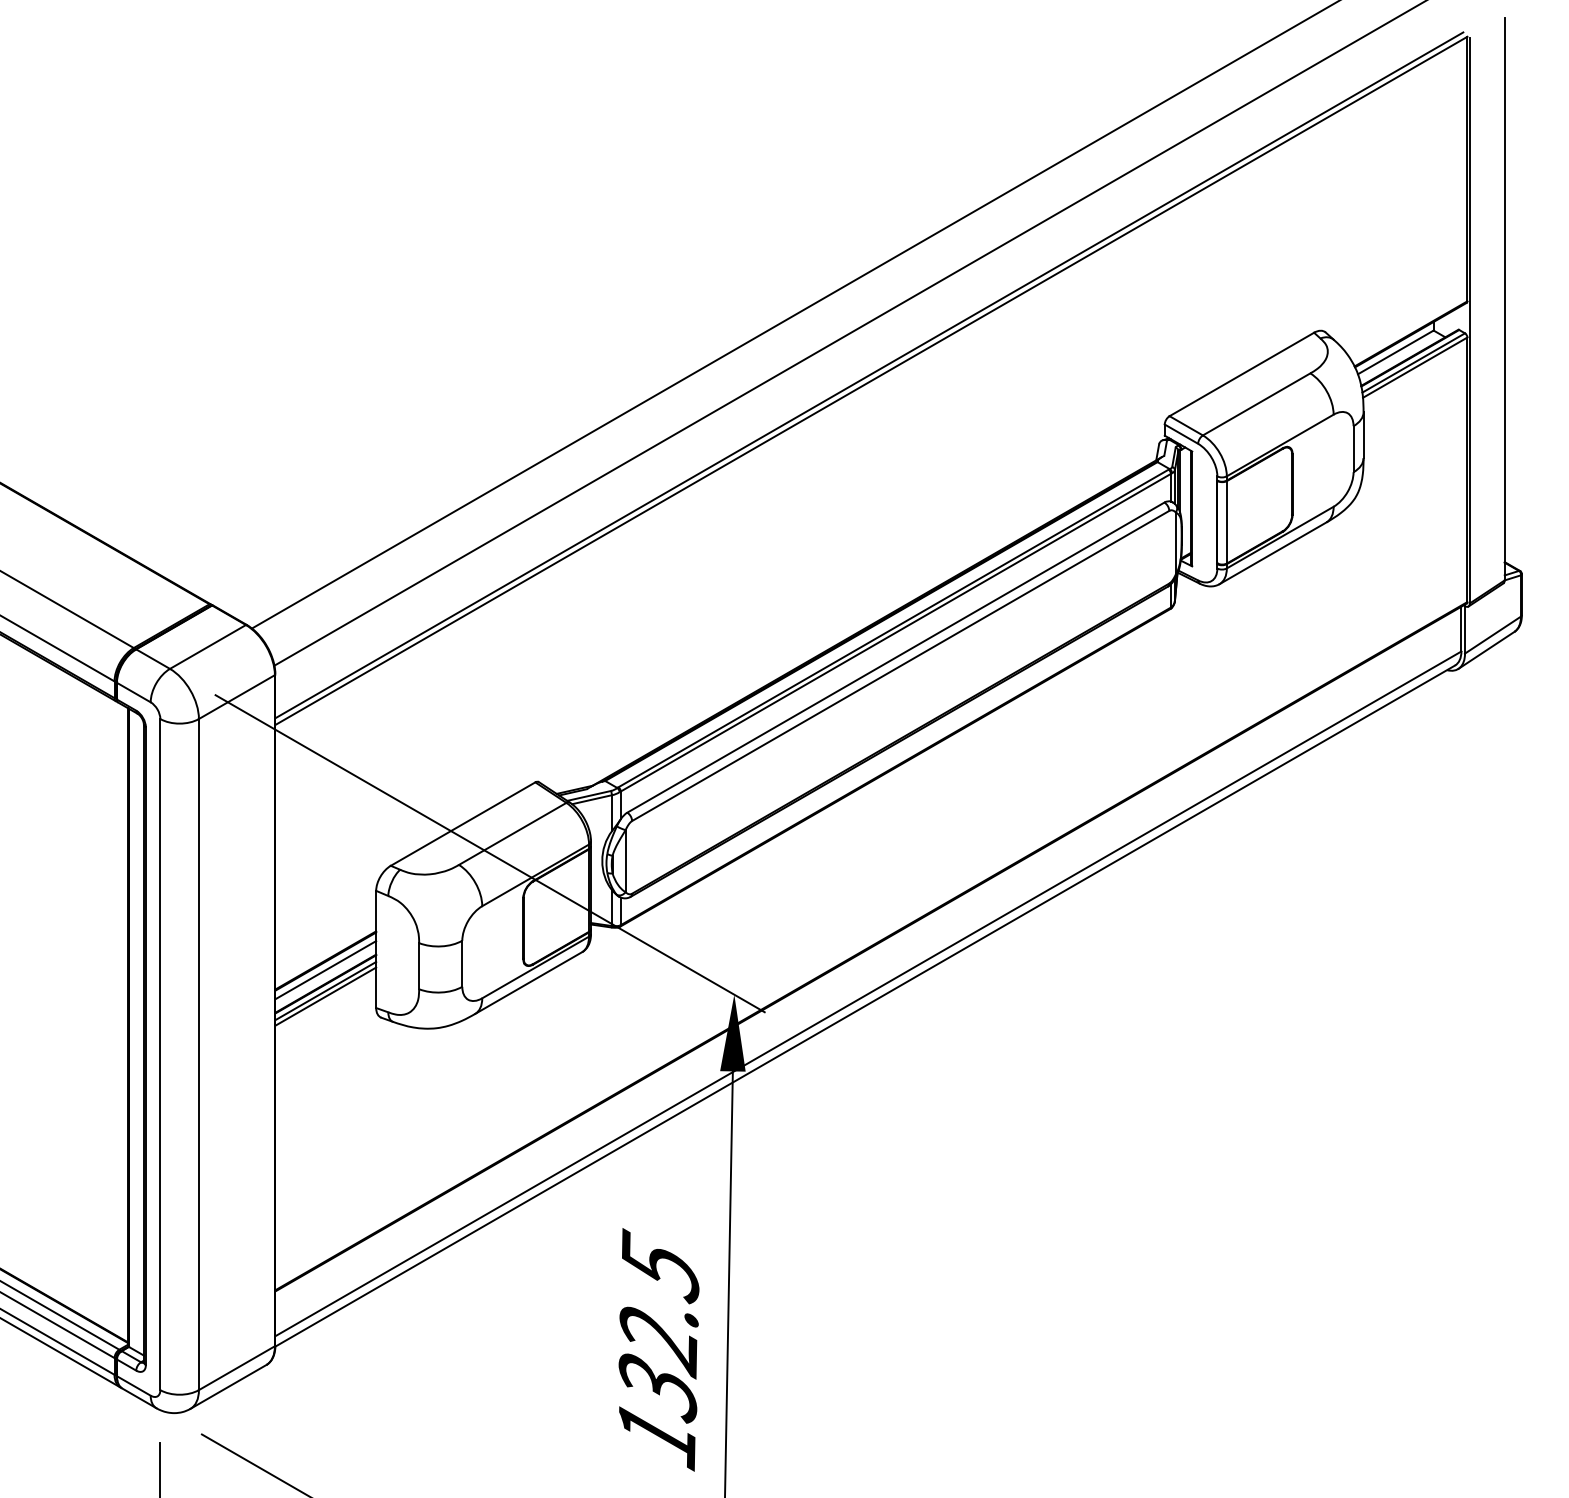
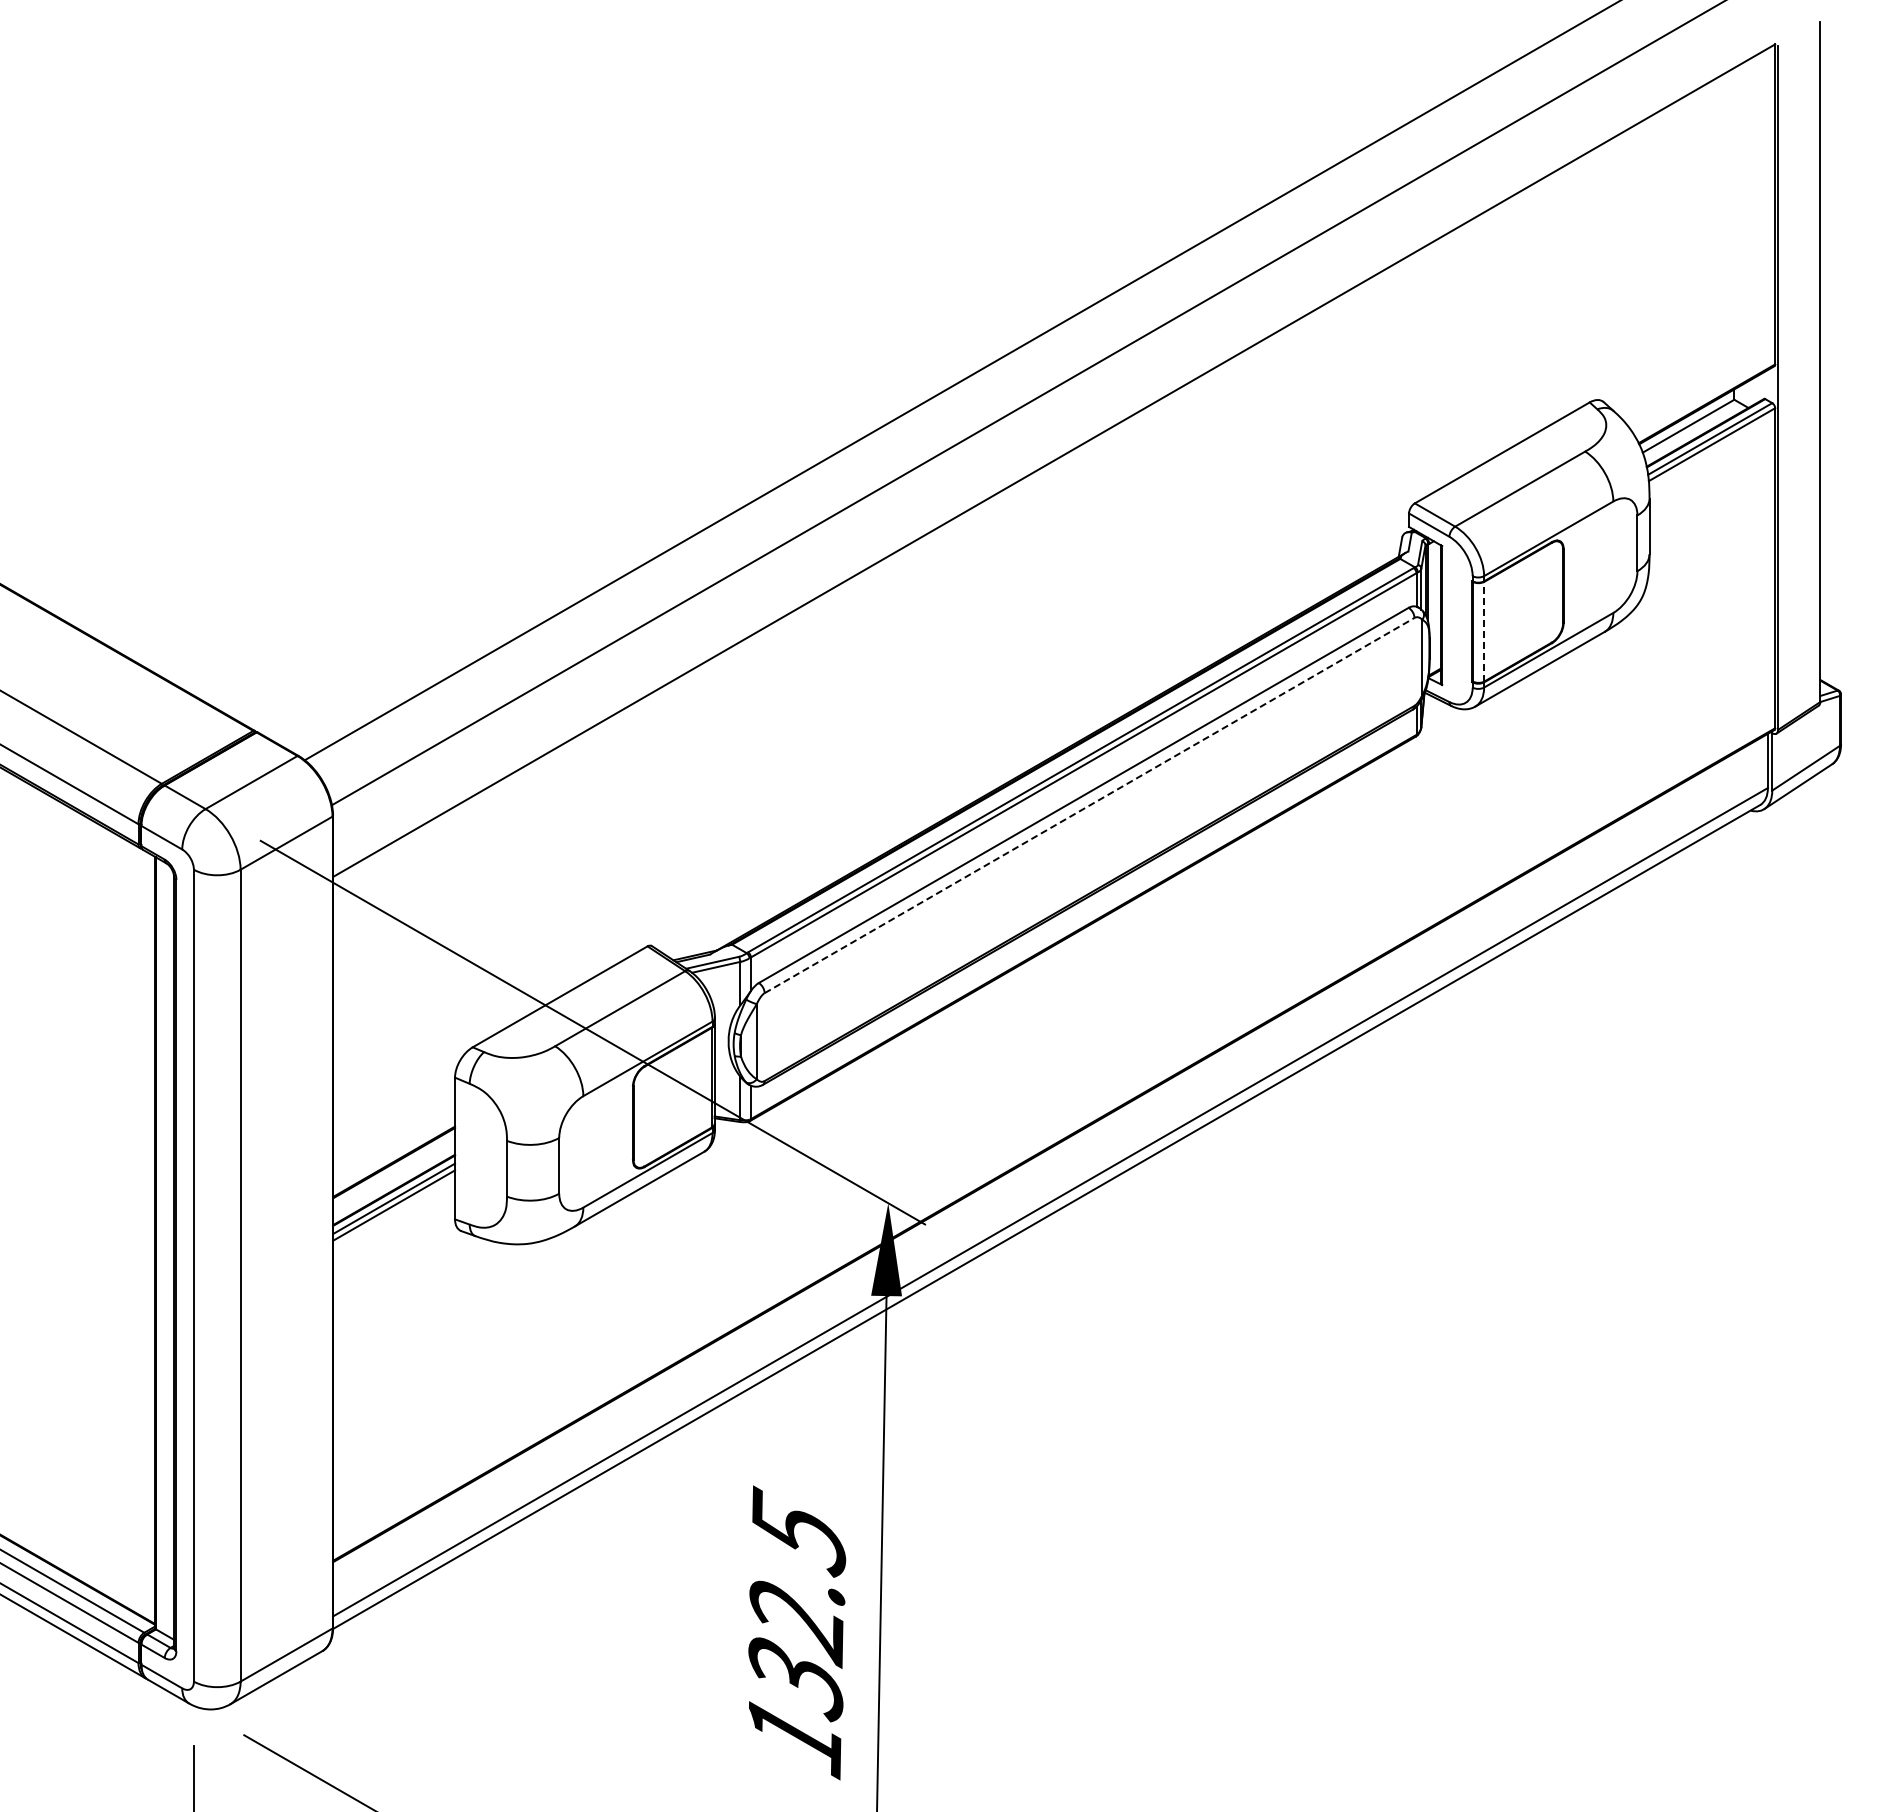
line: (869, 374) -> (1051, 453), removed
line: (1227, 522) -> (1484, 631), solid -> dashed
line: (901, 665) -> (1090, 805), solid -> dashed
line: (326, 970) -> (394, 1173), removed

